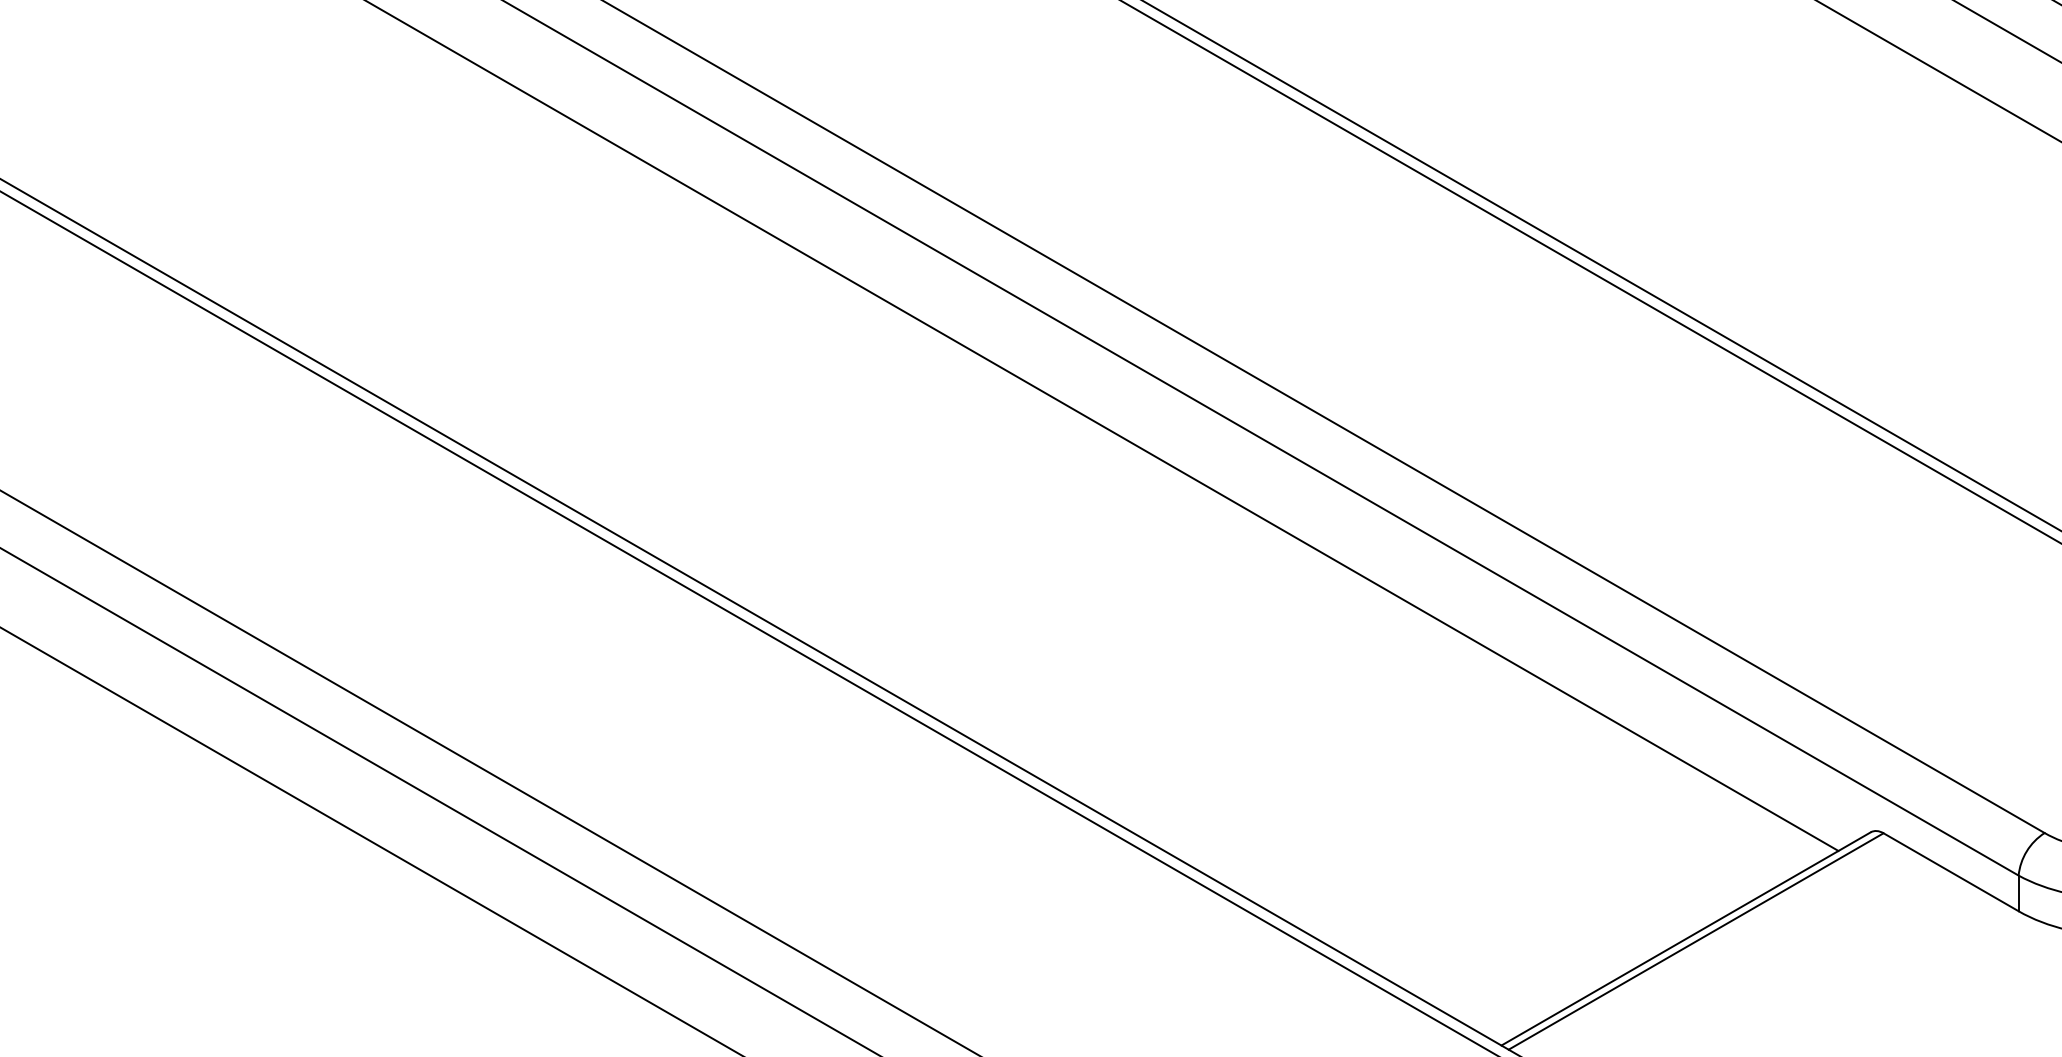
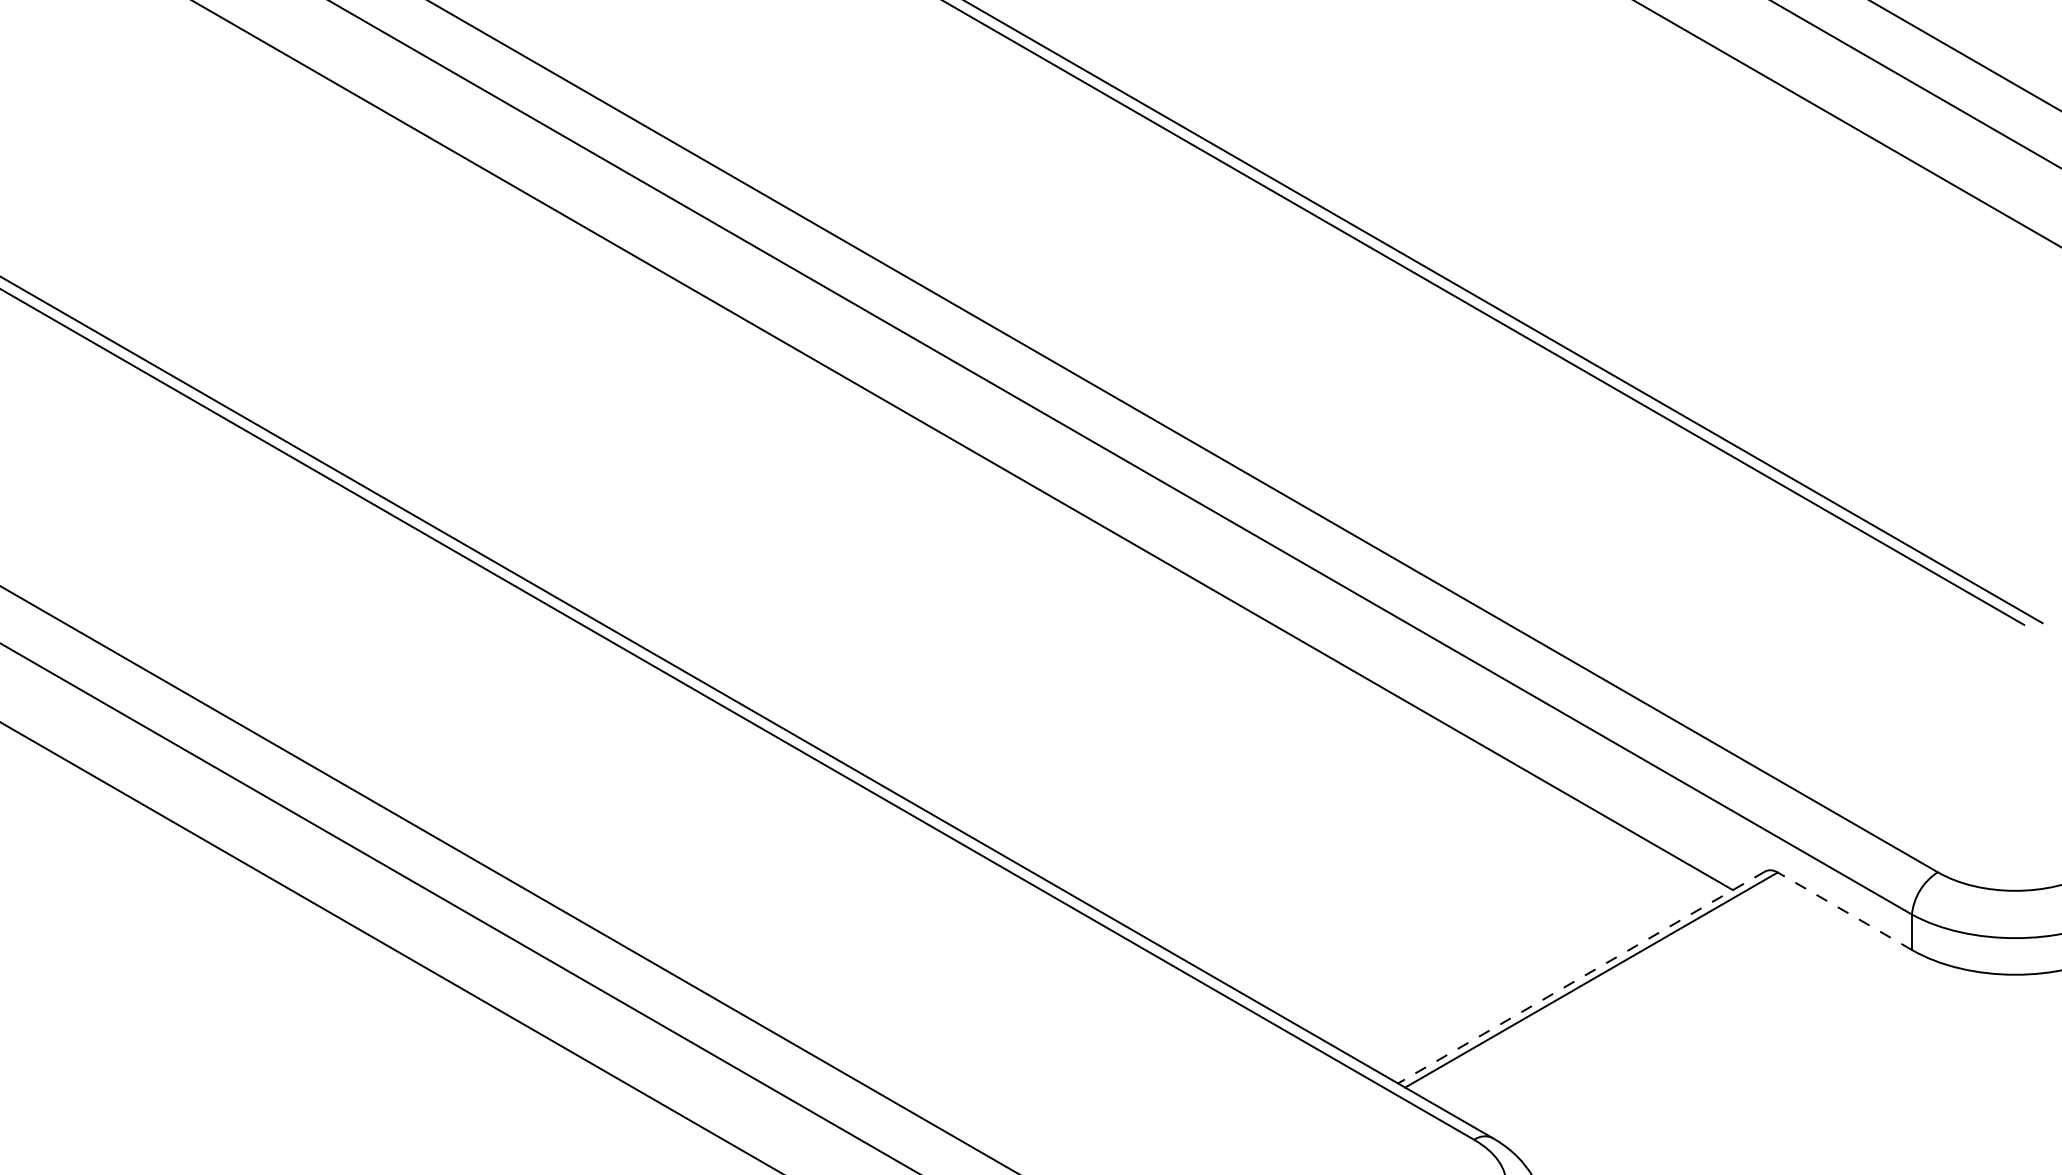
line: (1950, 871) -> (1844, 910), solid -> dashed
line: (1686, 938) -> (1581, 977), solid -> dashed

